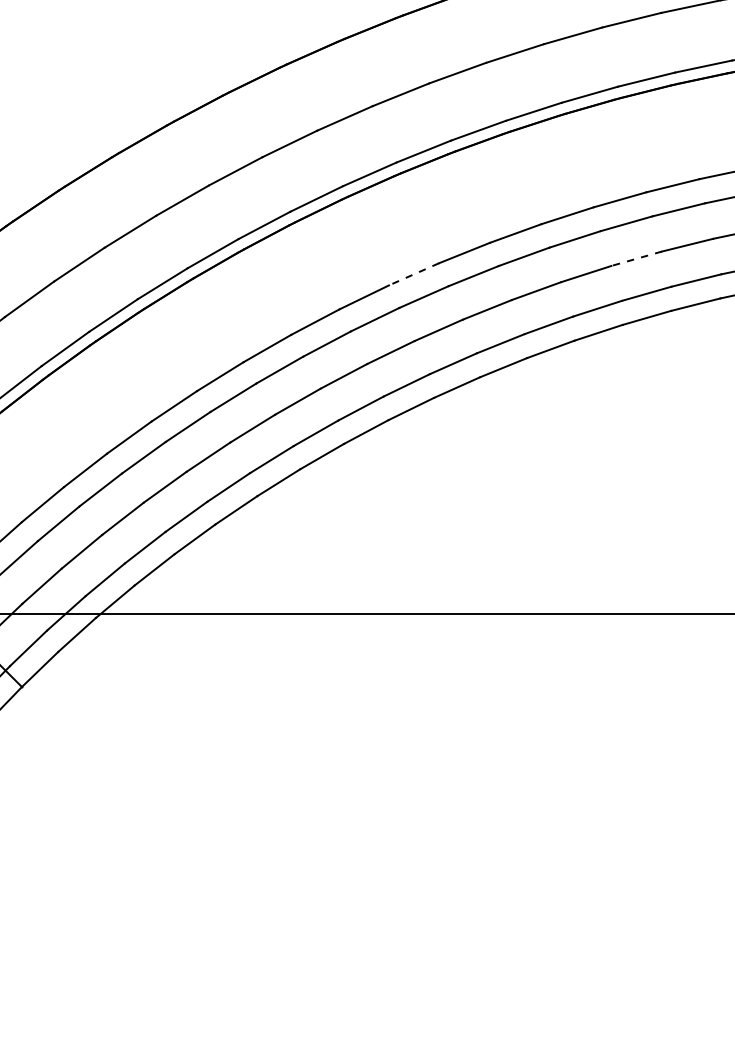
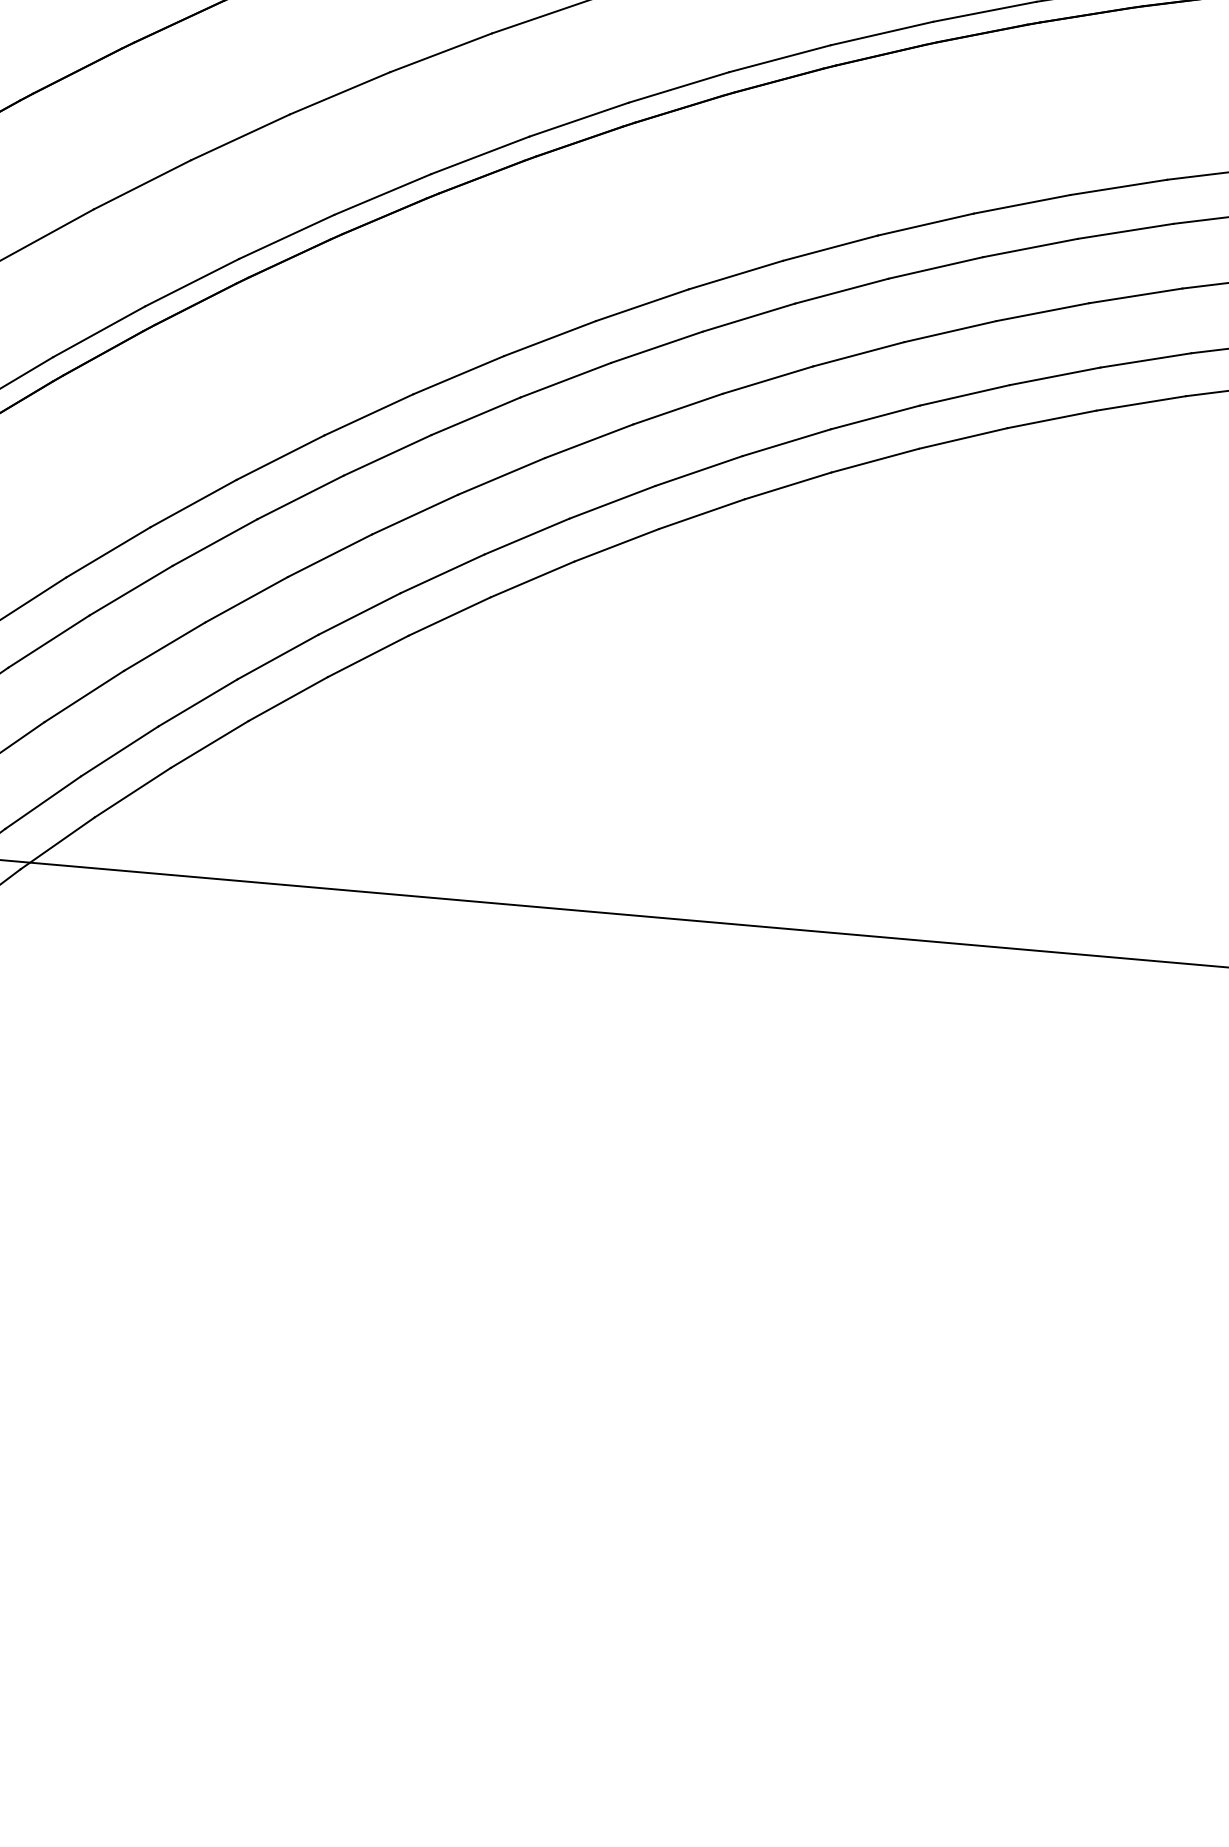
line: (636, 258) -> (1042, 311), dashed -> solid
line: (413, 274) -> (641, 305), dashed -> solid

